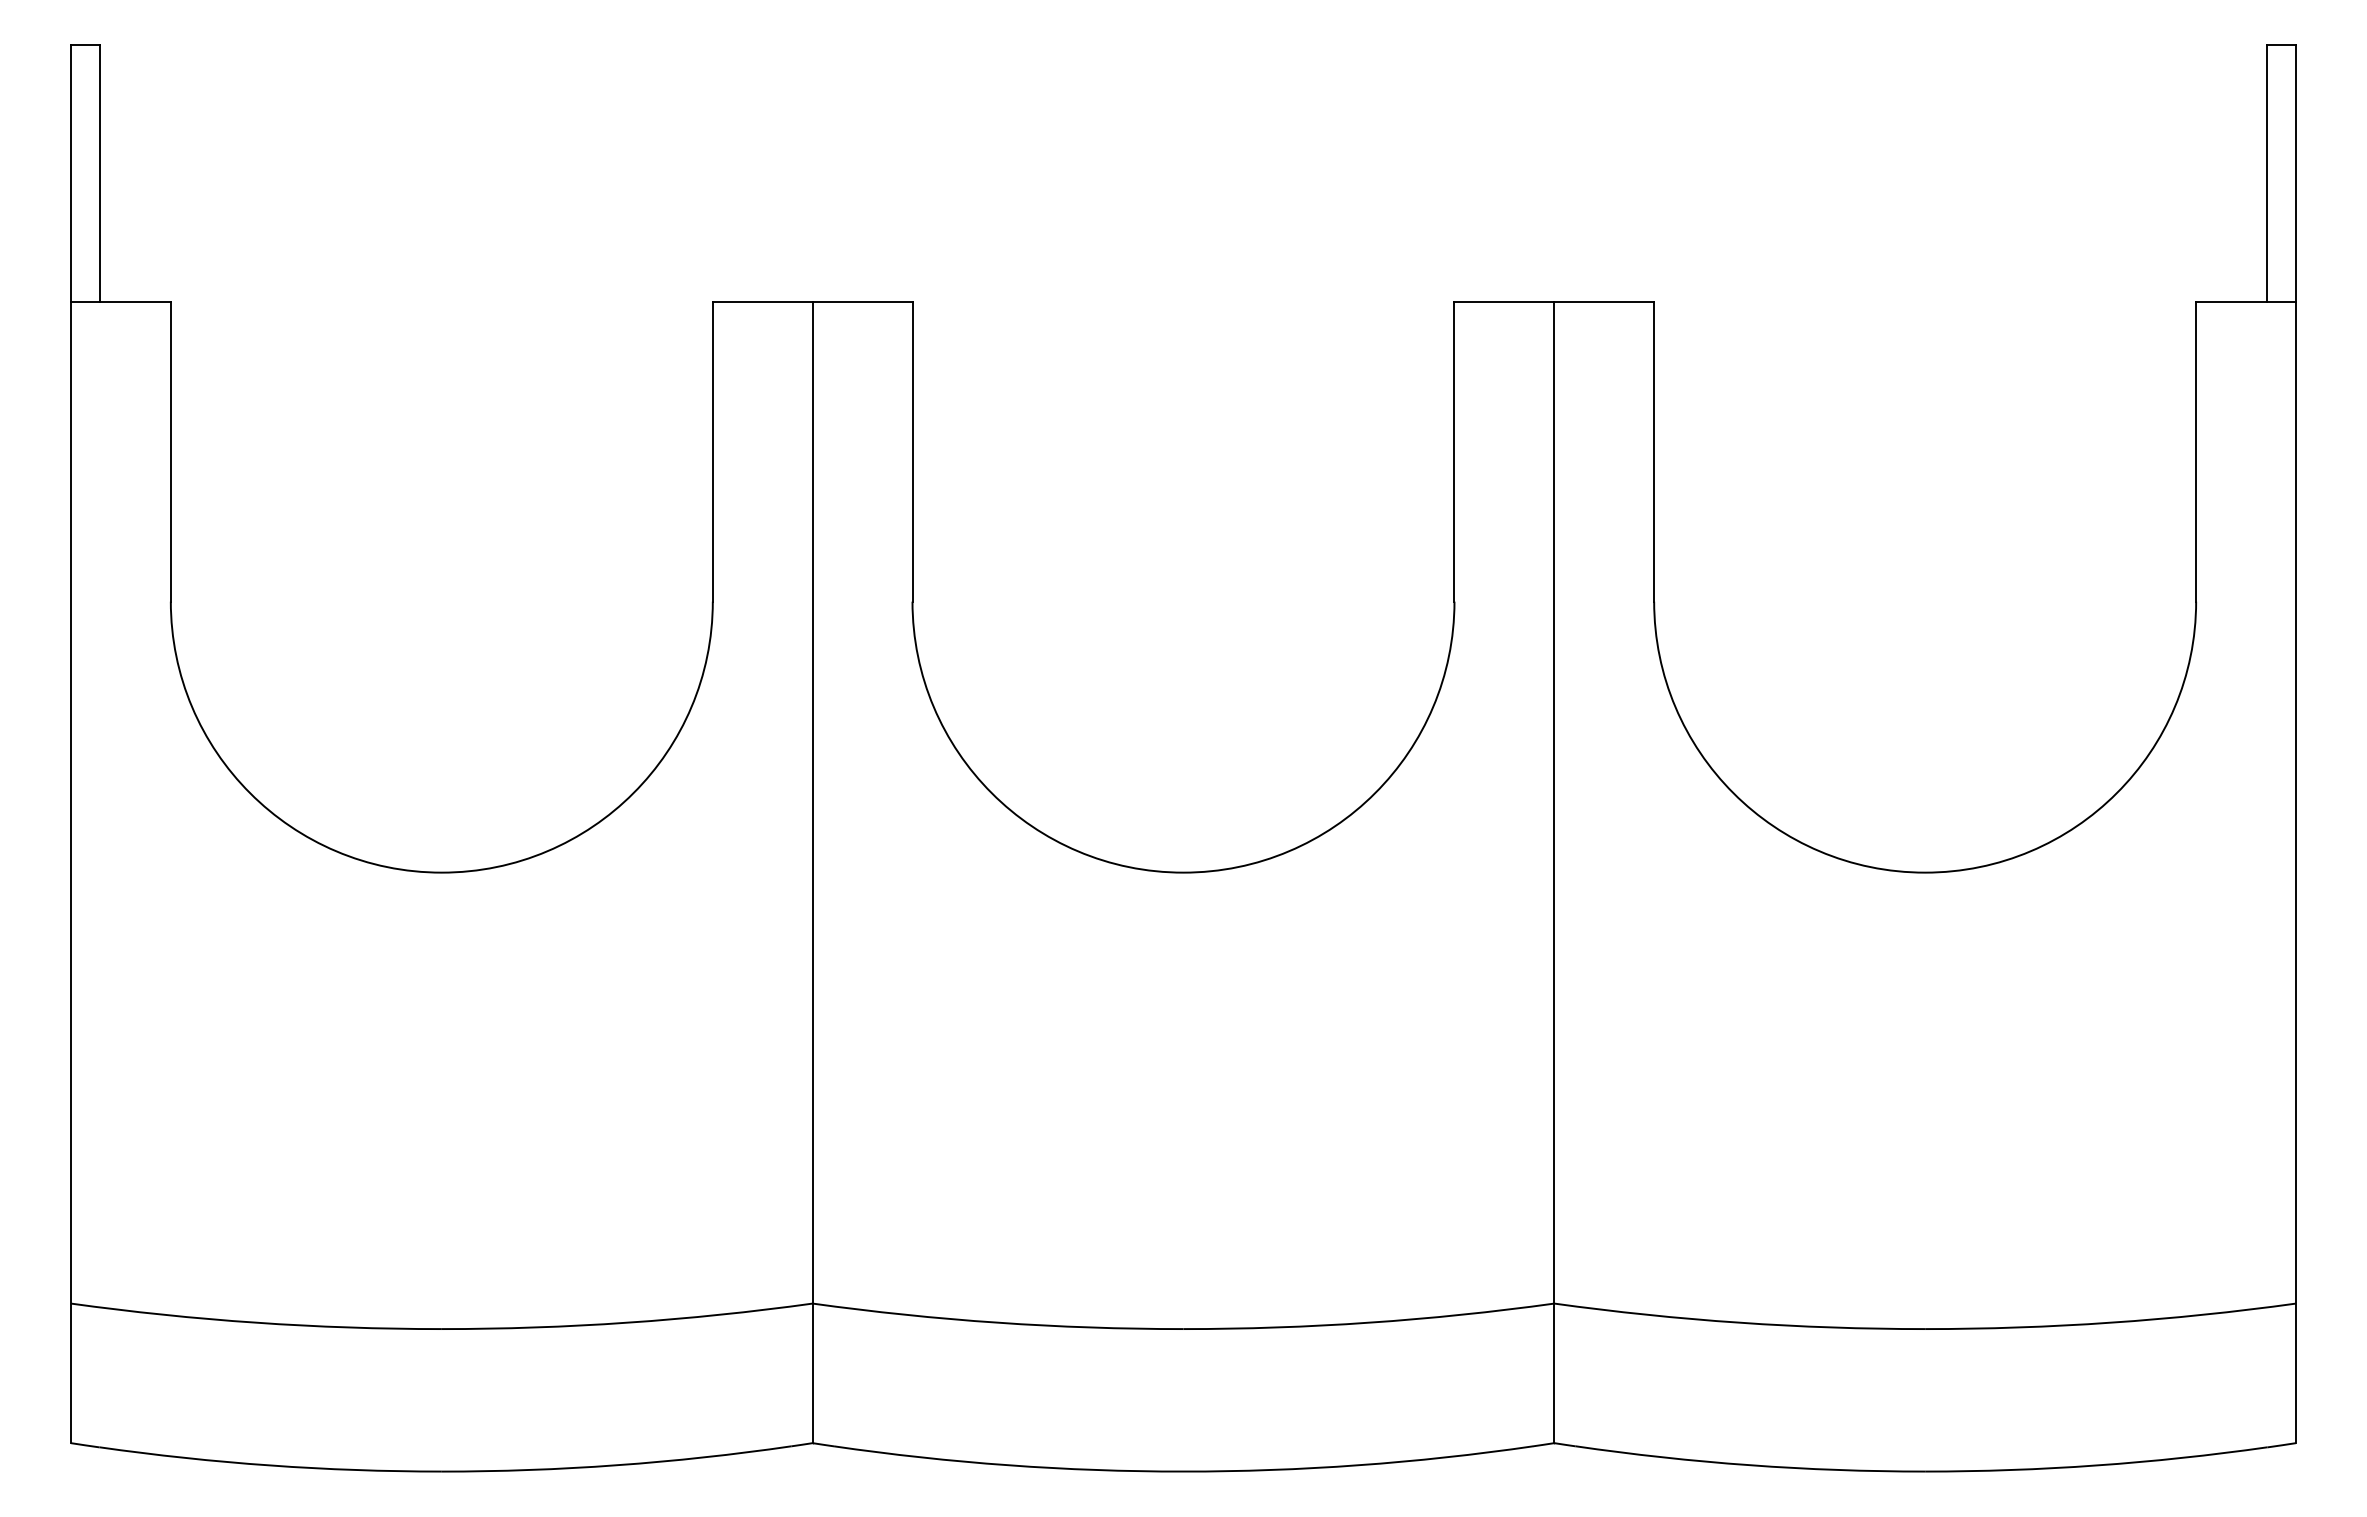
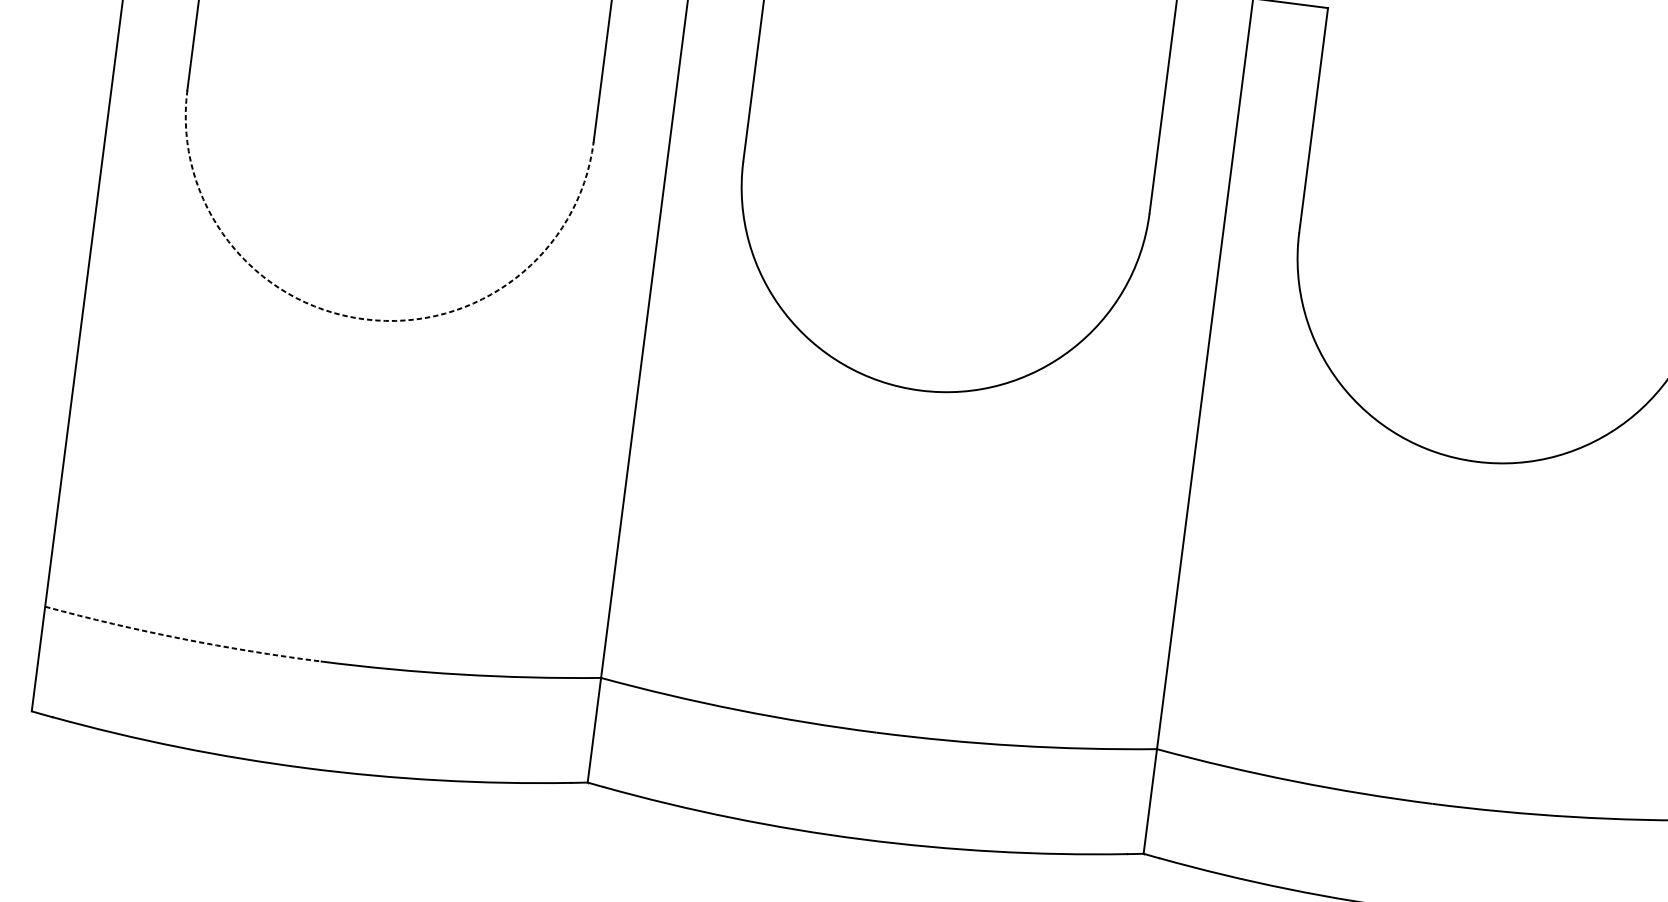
arc: (441, 872) -> (364, 319), solid -> dashed
arc: (255, 1322) -> (181, 638), solid -> dashed

